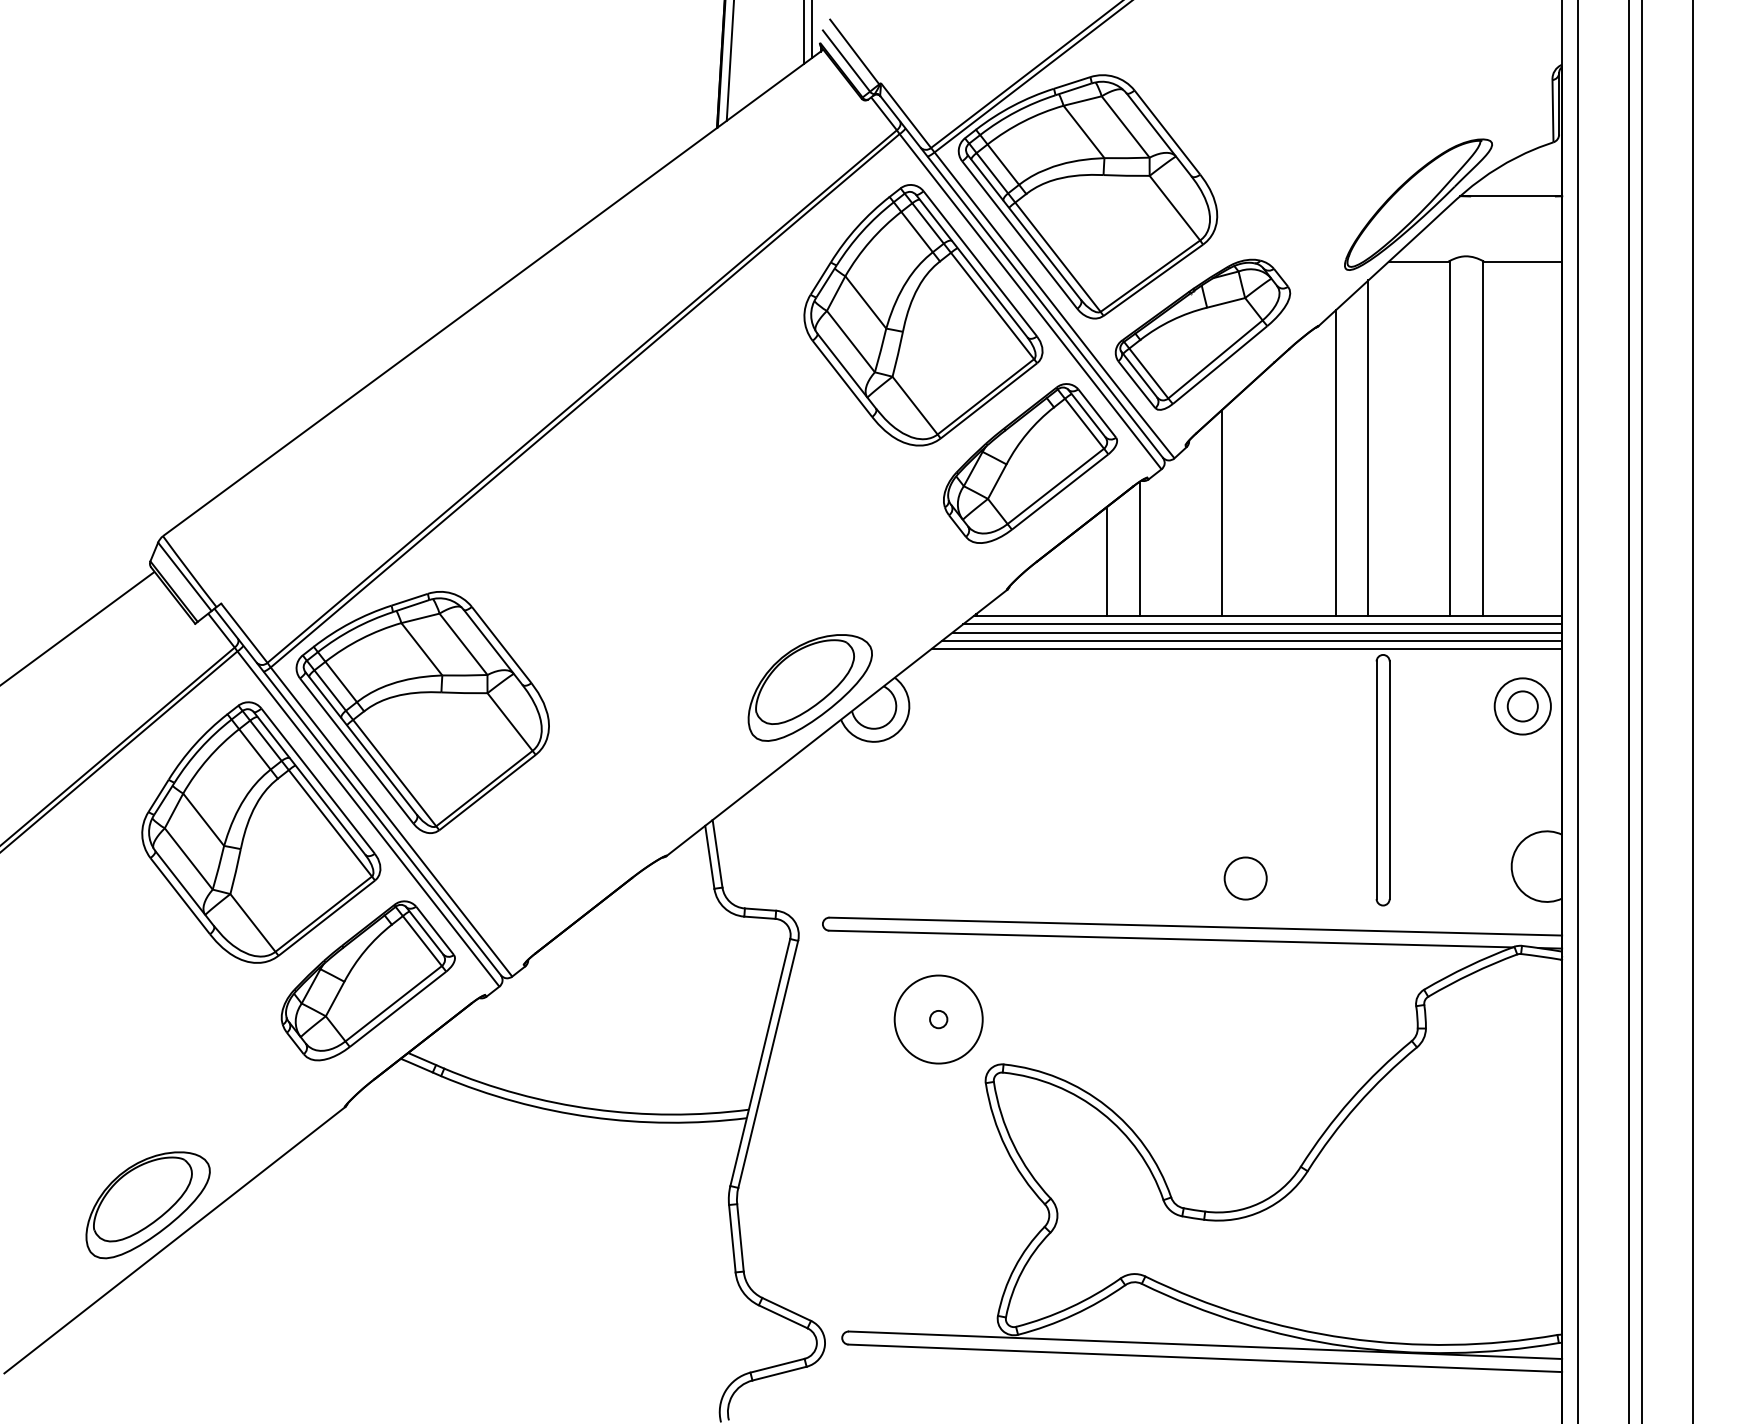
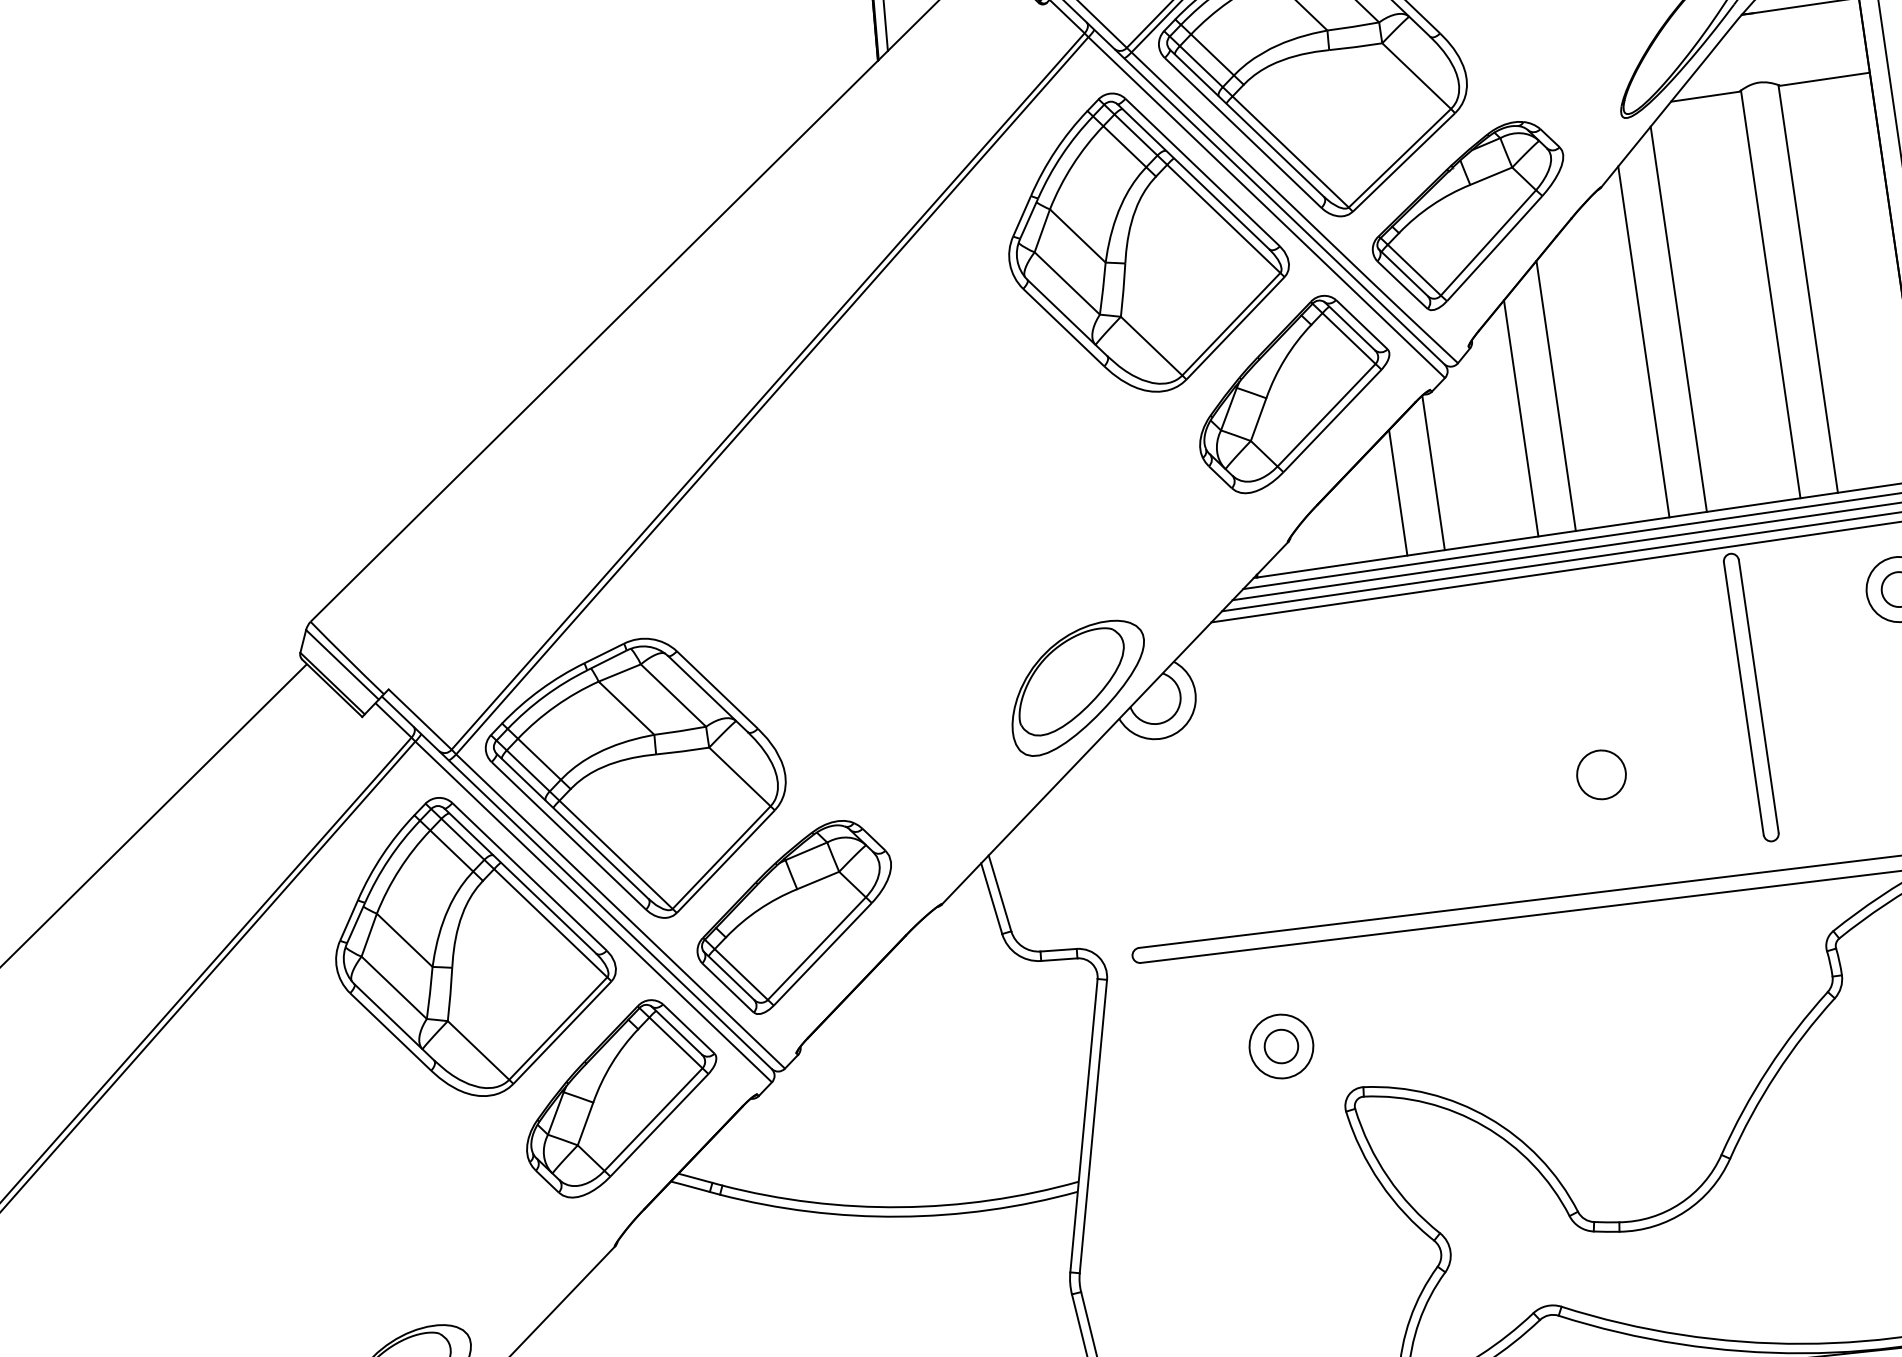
line: (1254, 498) -> (1556, 395), added
part: (540, 849) -> (796, 918), added
circle: (1245, 878) -> (1601, 774), moved
circle: (938, 1019) -> (1281, 1046), size x0.62
circle: (938, 1019) -> (1281, 1046), size x1.67

